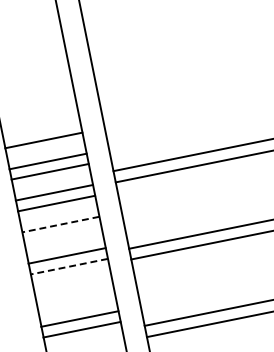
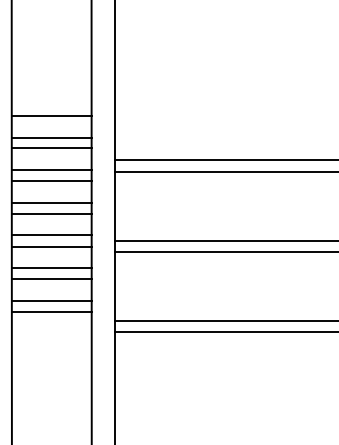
line: (60, 225) -> (51, 203), dashed -> solid
line: (62, 234) -> (51, 213), added
line: (69, 266) -> (51, 246), dashed -> solid
line: (73, 287) -> (51, 268), added
line: (75, 298) -> (51, 279), added

